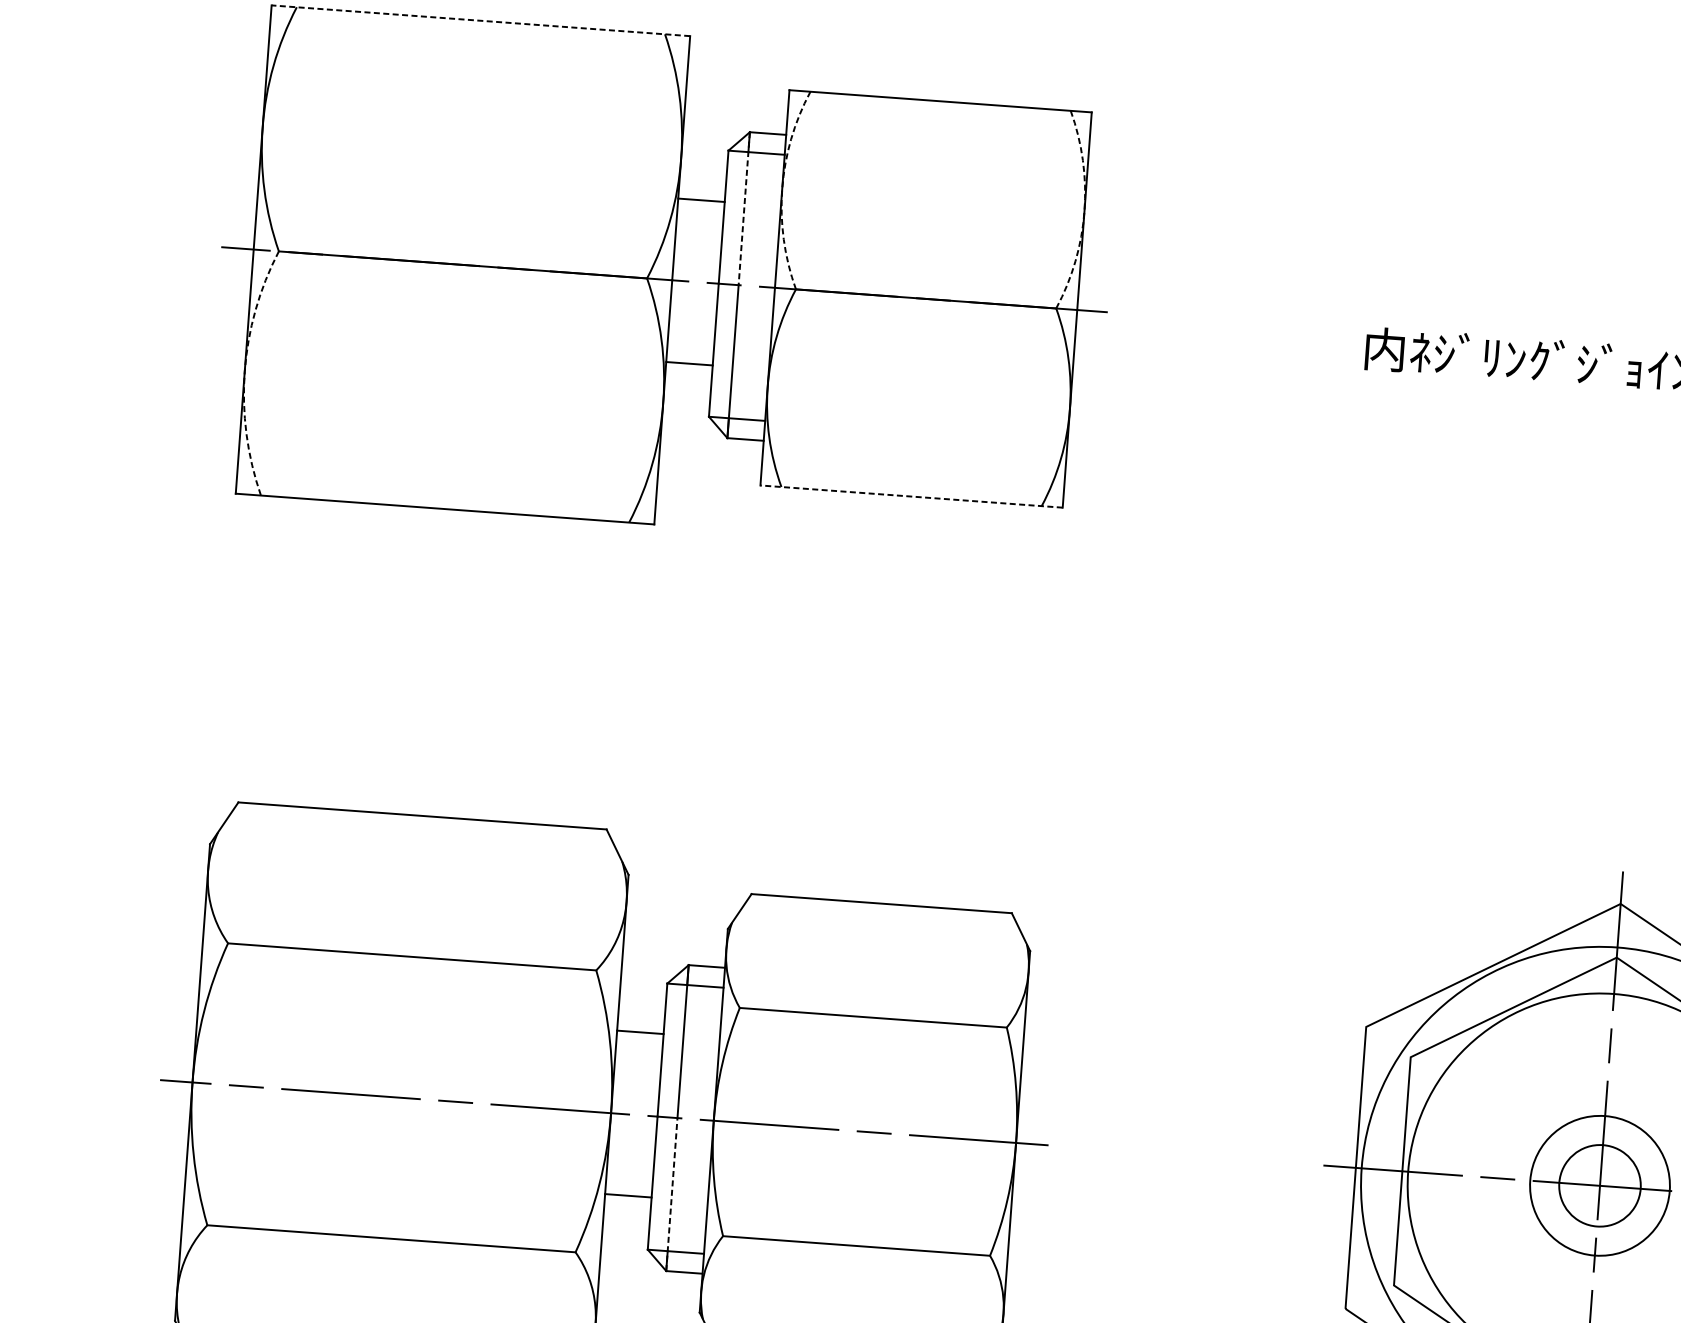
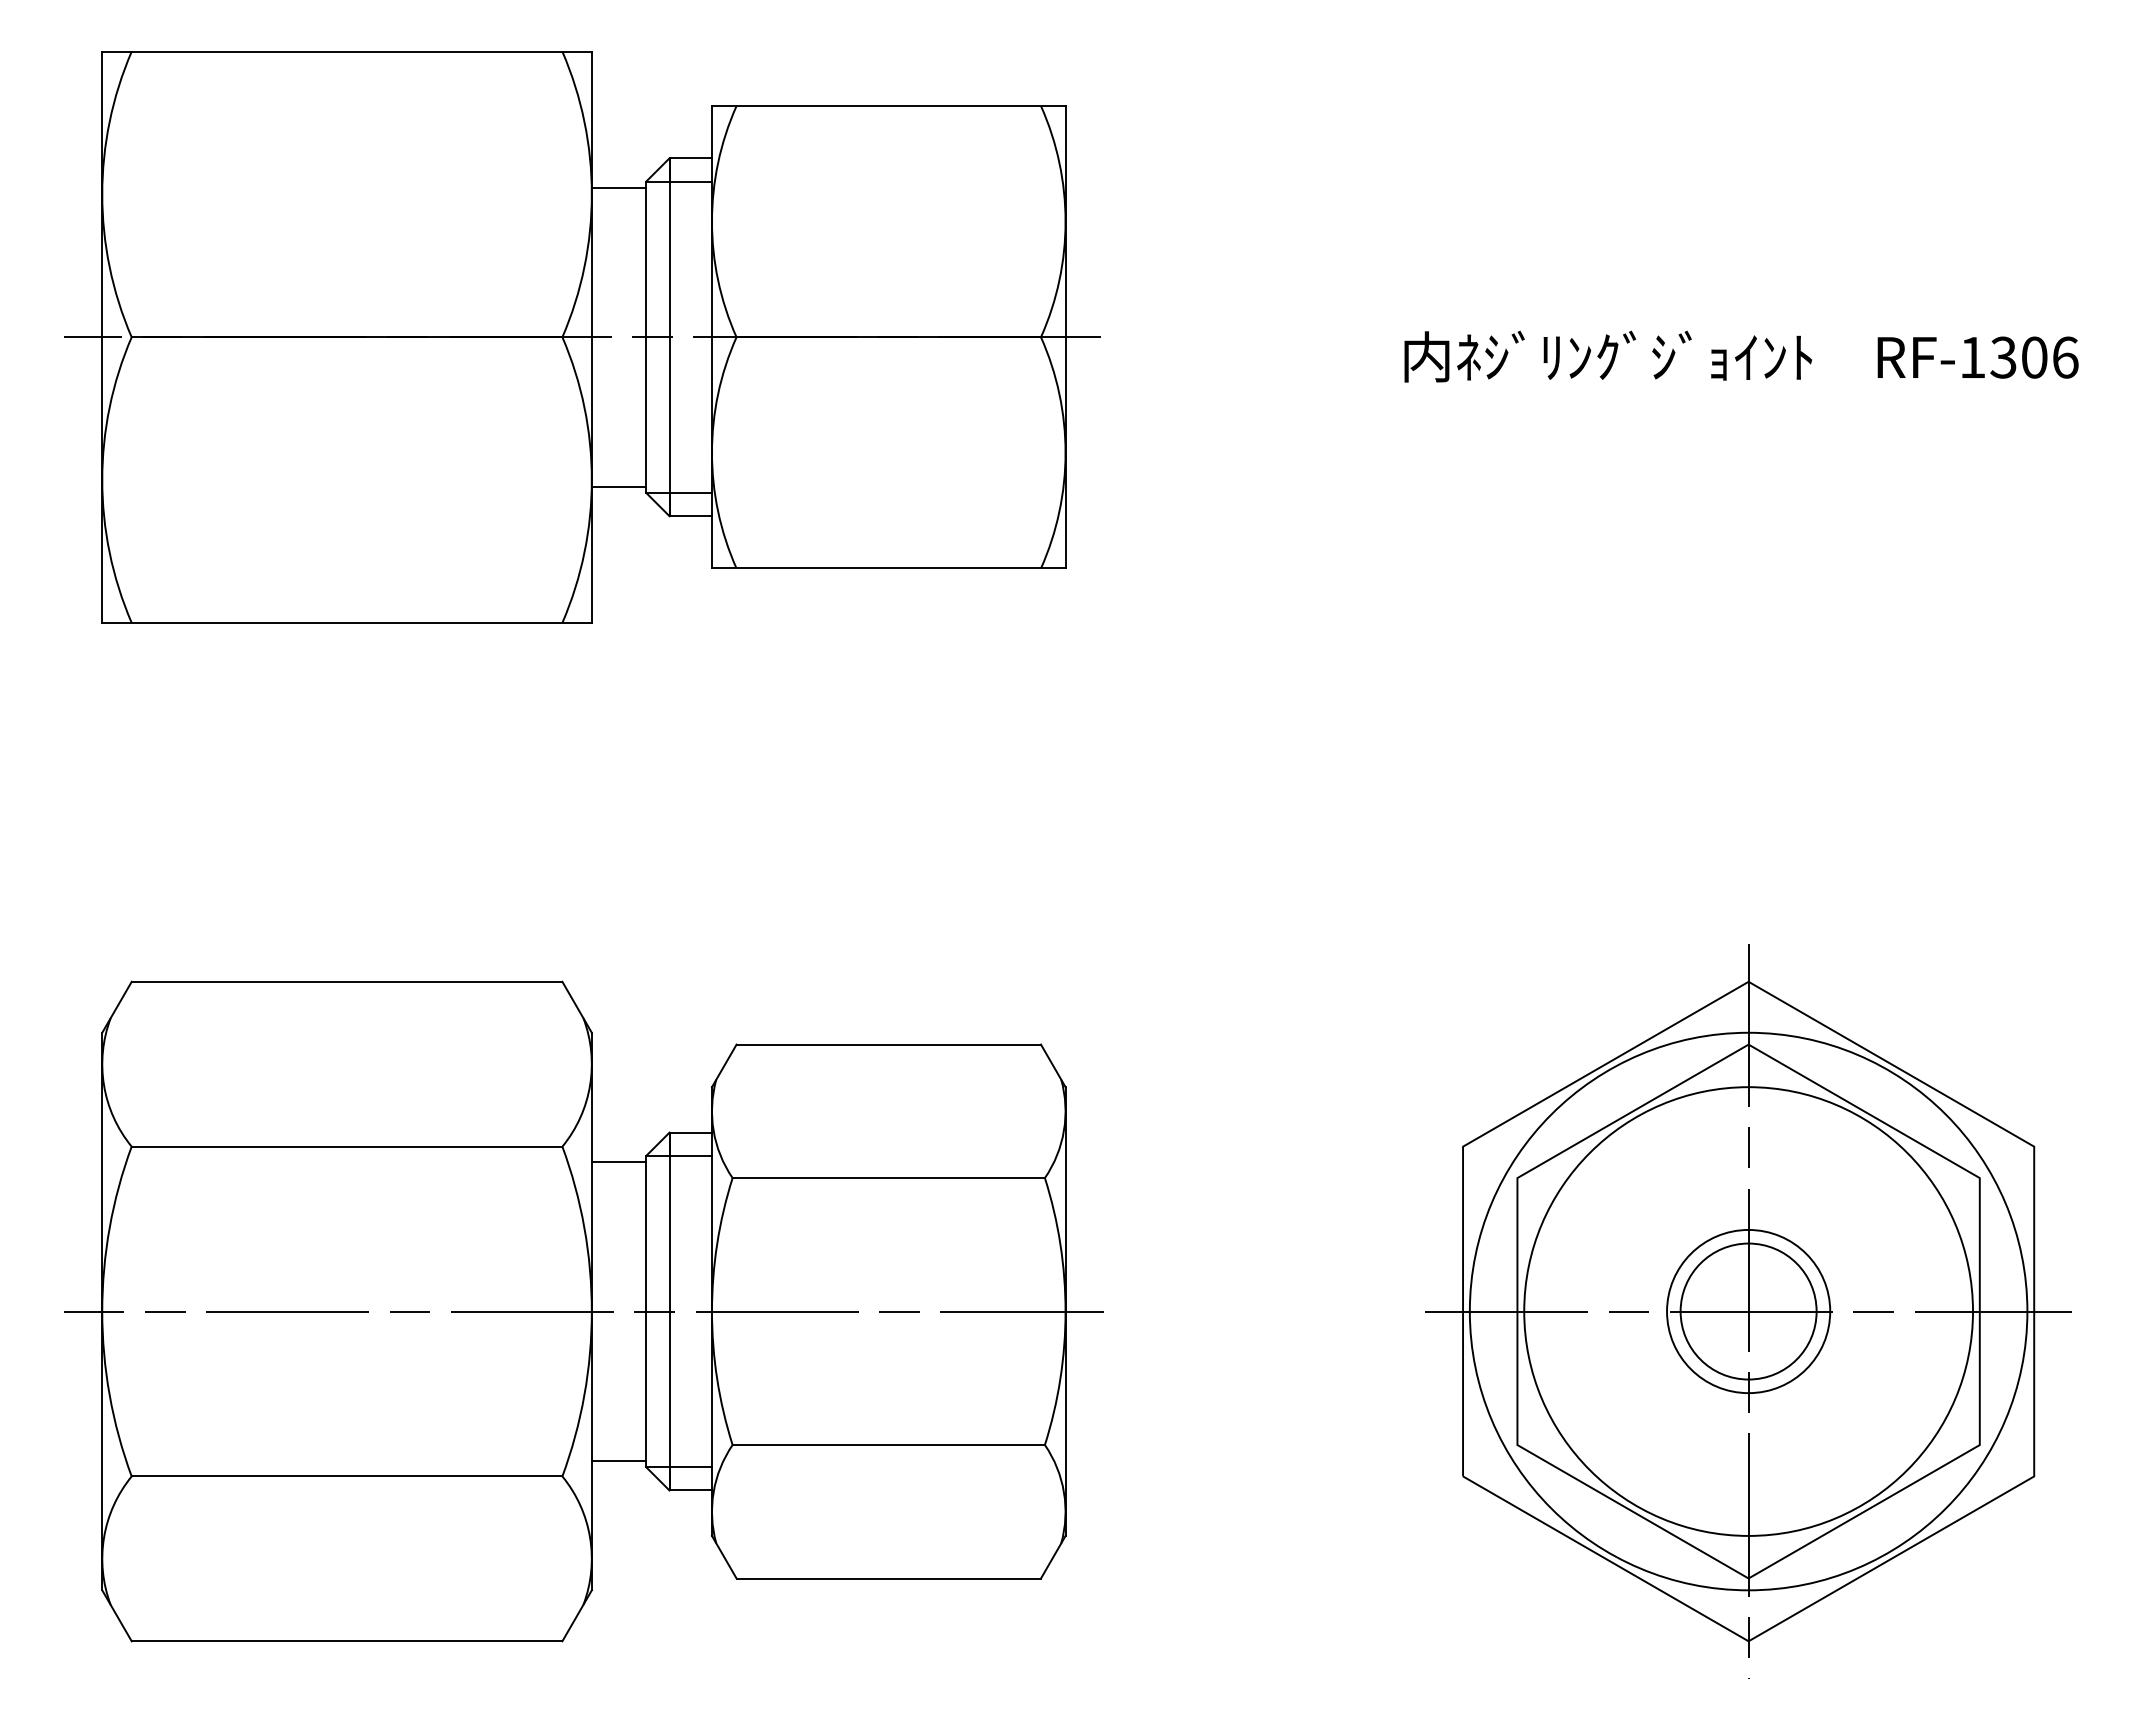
line: (481, 20) -> (347, 51), dashed -> solid
arc: (781, 188) -> (711, 221), dashed -> solid
line: (701, 200) -> (618, 187), moved
line: (744, 209) -> (669, 248), dashed -> solid
arc: (1084, 211) -> (1065, 221), dashed -> solid
line: (689, 363) -> (618, 486), moved
arc: (244, 372) -> (102, 480), dashed -> solid
line: (911, 496) -> (888, 568), dashed -> solid
line: (639, 1031) -> (618, 1161), moved
circle: (1599, 1185) -> (1748, 1311), size x1.43
line: (671, 1194) -> (669, 1400), dashed -> solid
line: (627, 1196) -> (618, 1461), moved

